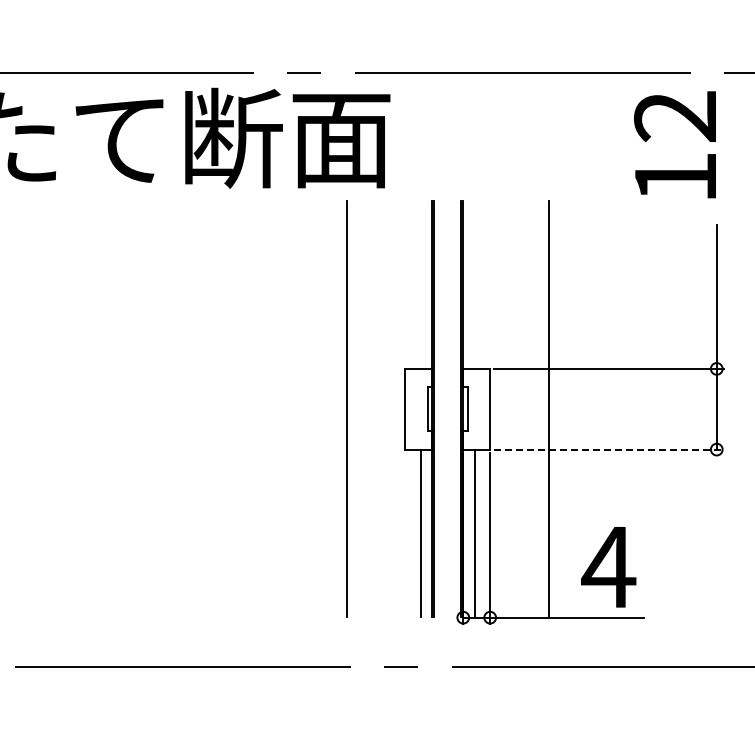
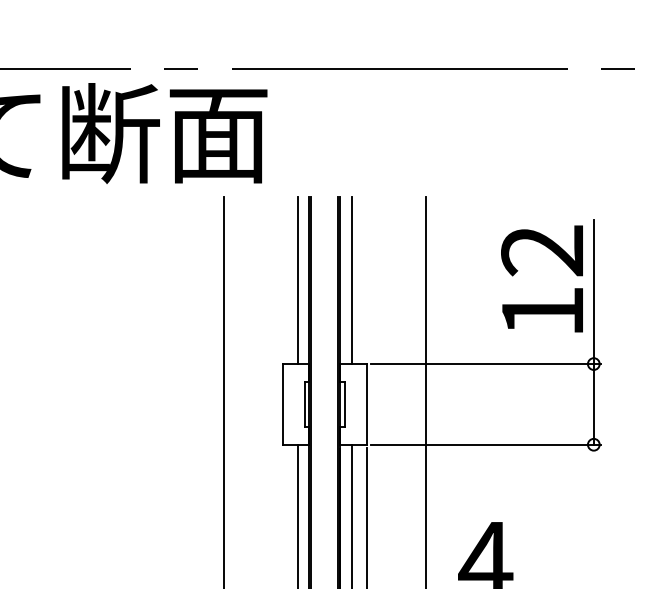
text: (674, 144) -> (541, 278), moved
line: (420, 284) -> (297, 279), added
line: (474, 284) -> (351, 279), added
line: (608, 449) -> (485, 444), dashed -> solid

